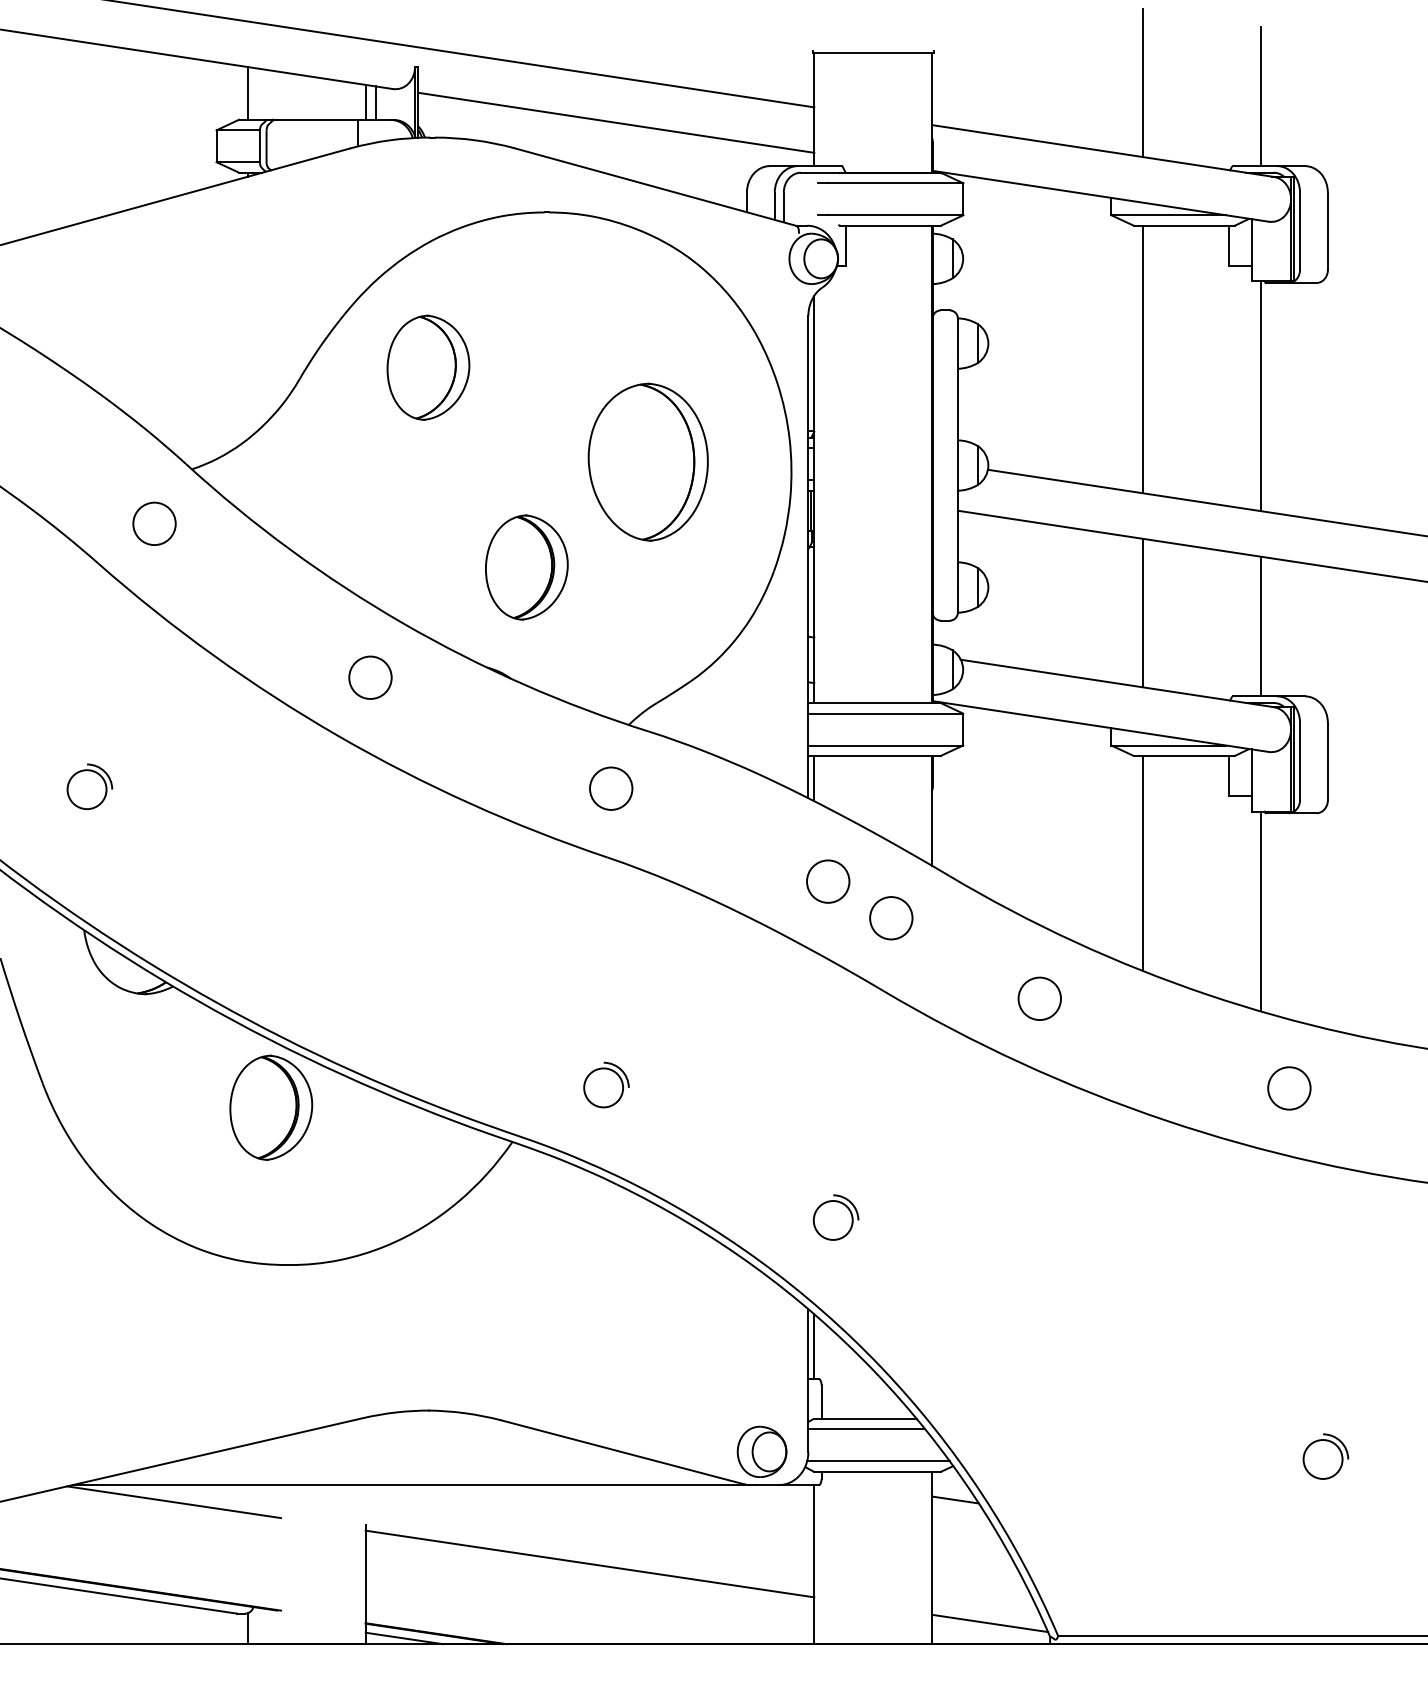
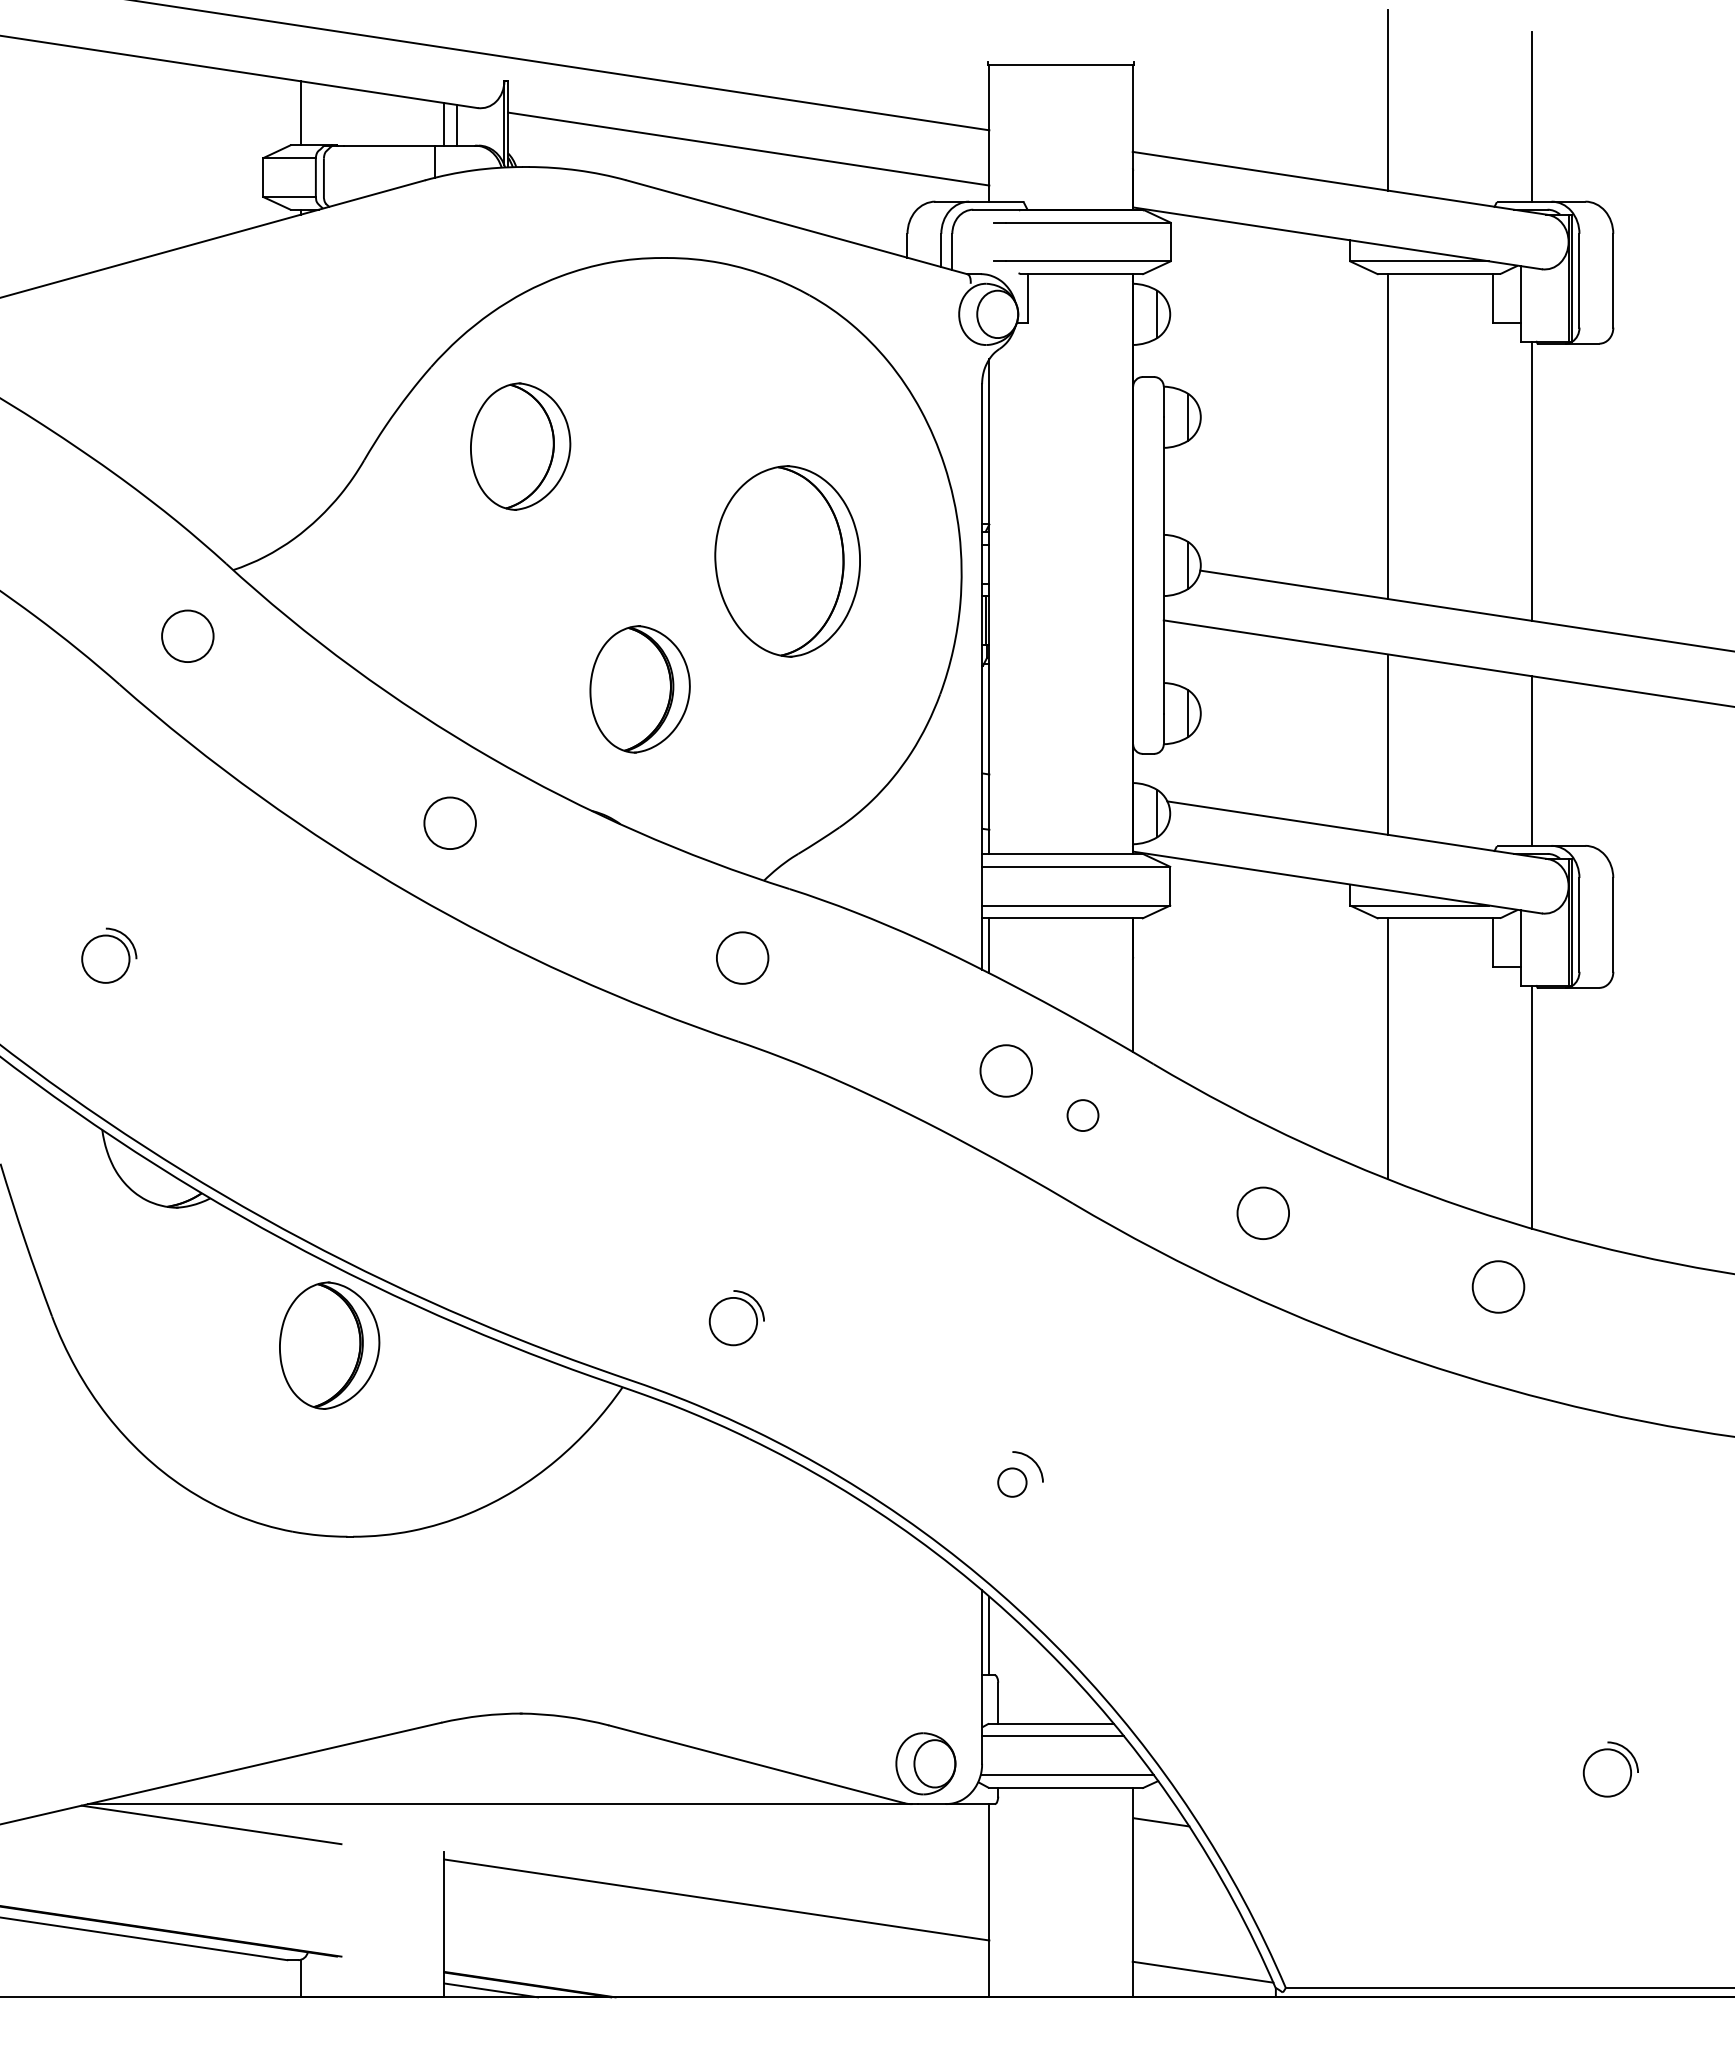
circle: (891, 918) -> (1083, 1115), size x0.6
circle: (1289, 1088) -> (1498, 1287), moved
circle: (832, 1220) -> (1011, 1482), size x0.6

